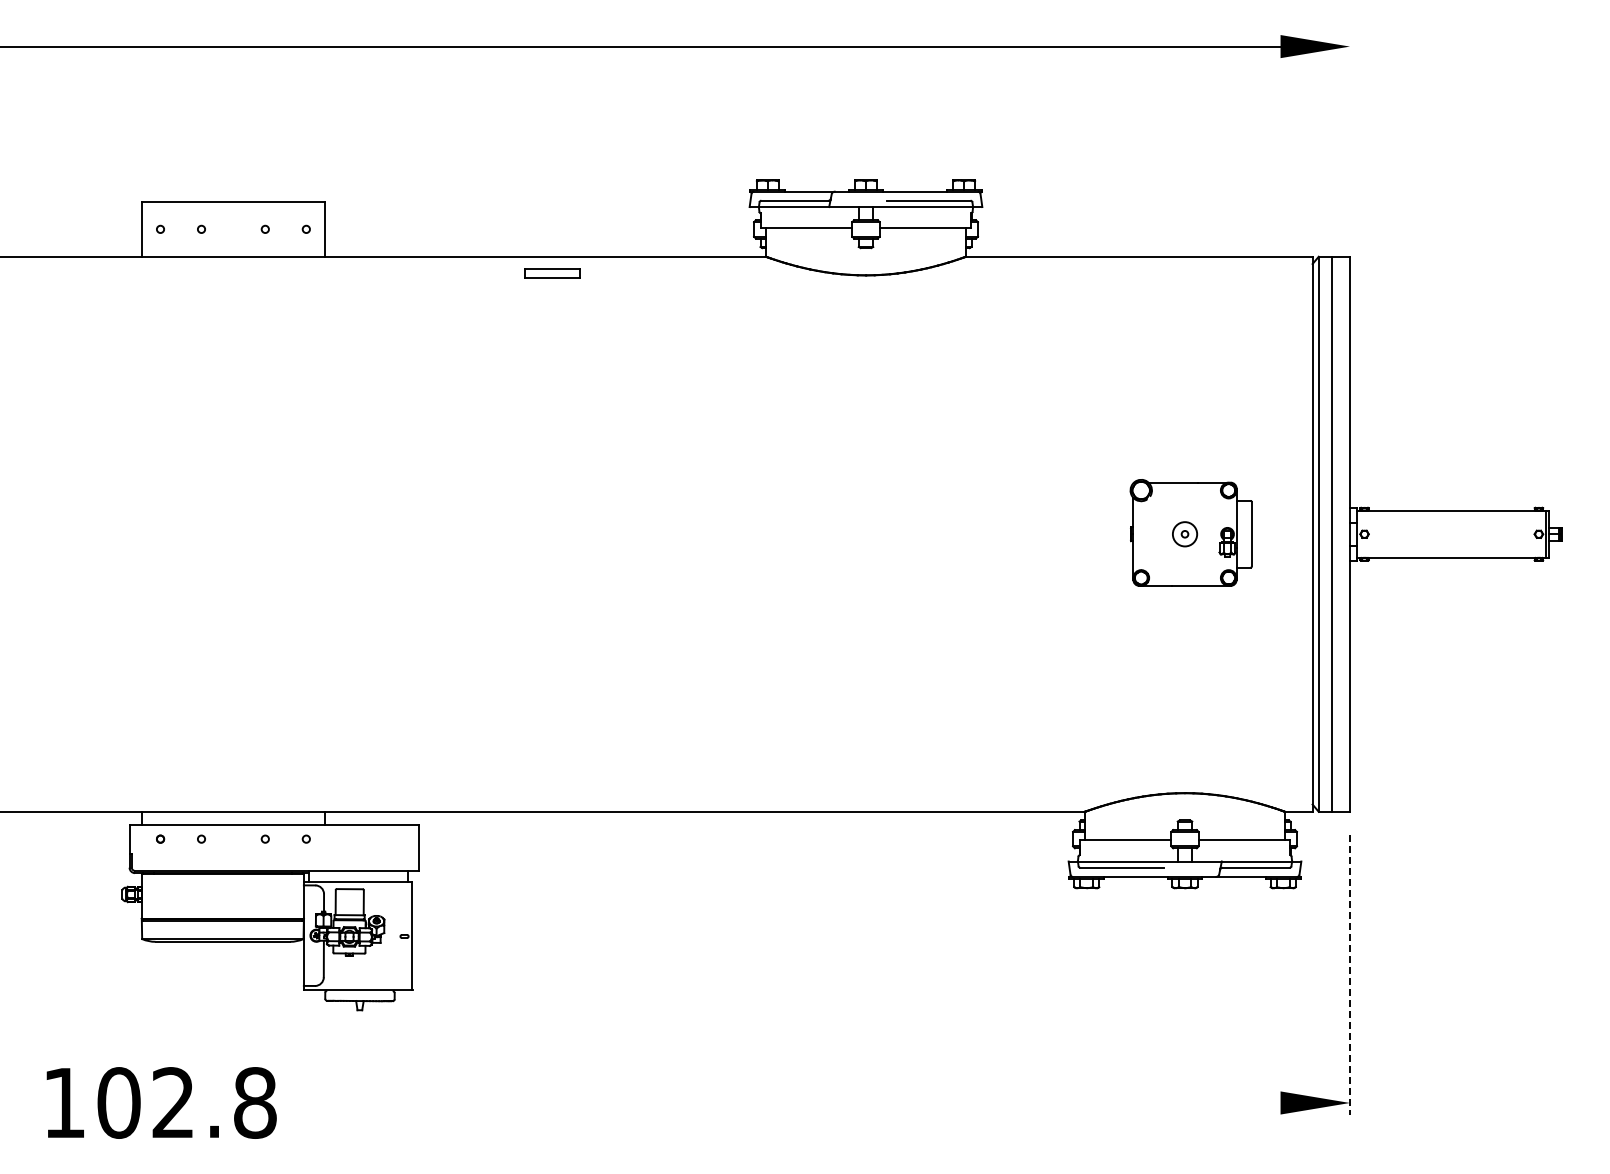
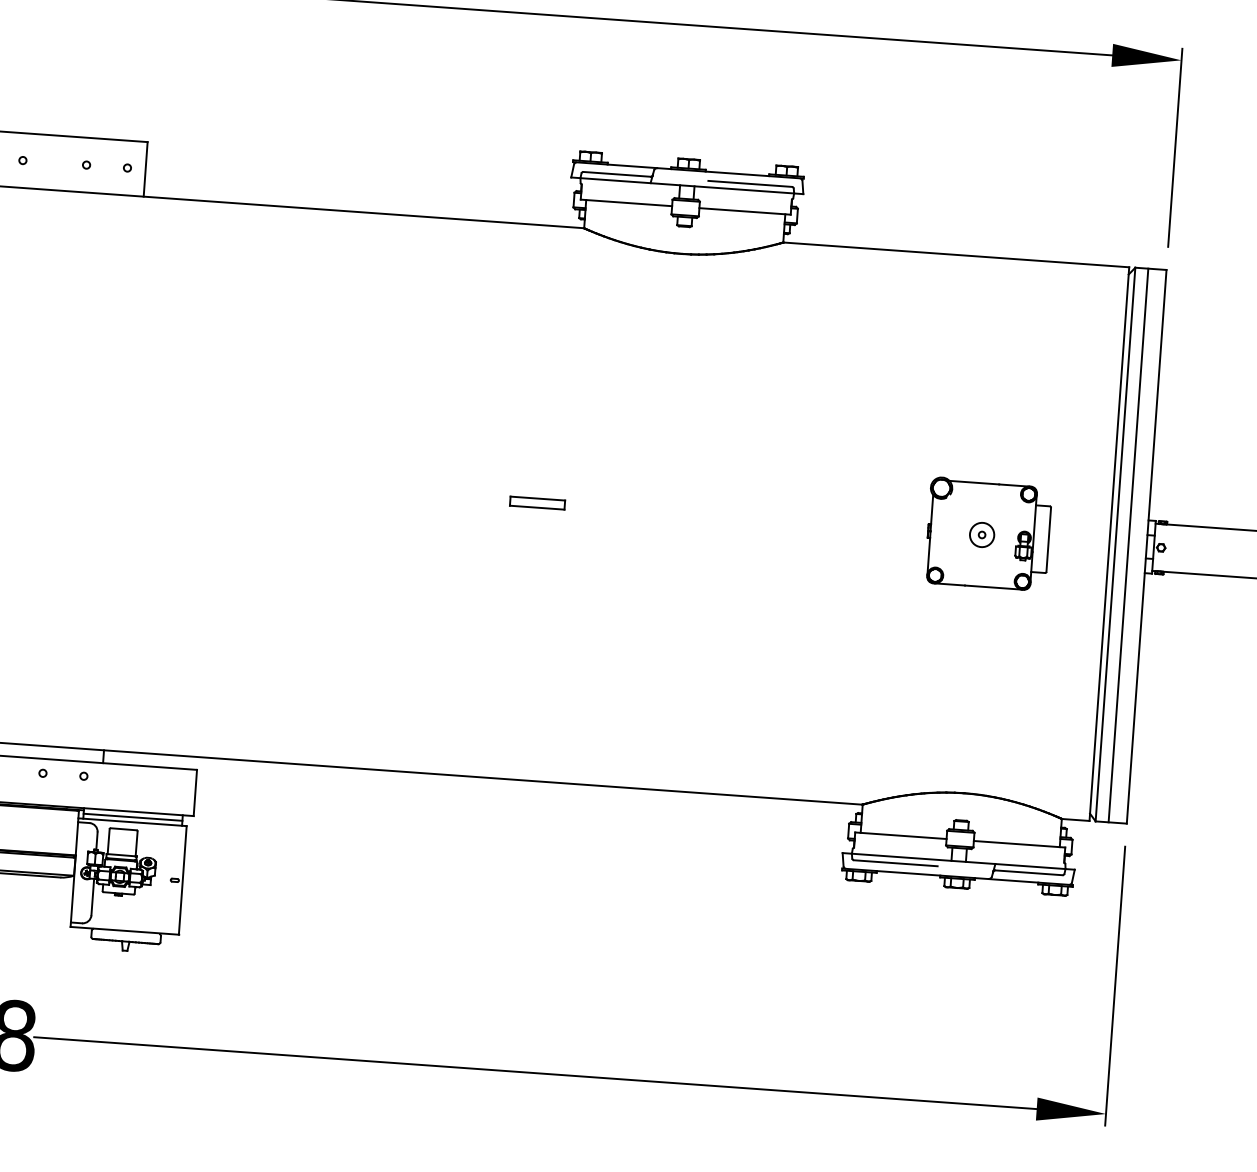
line: (1350, 134) -> (1175, 148), added
part: (552, 273) -> (537, 503), moved
line: (357, 876) -> (132, 817), added
line: (1350, 974) -> (1115, 985), dashed -> solid
line: (777, 1102) -> (535, 1072), added

